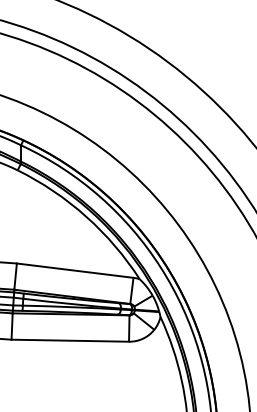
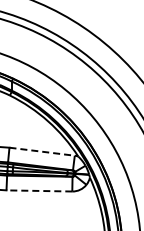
line: (75, 270) -> (42, 151), solid -> dashed
line: (70, 339) -> (39, 190), solid -> dashed

